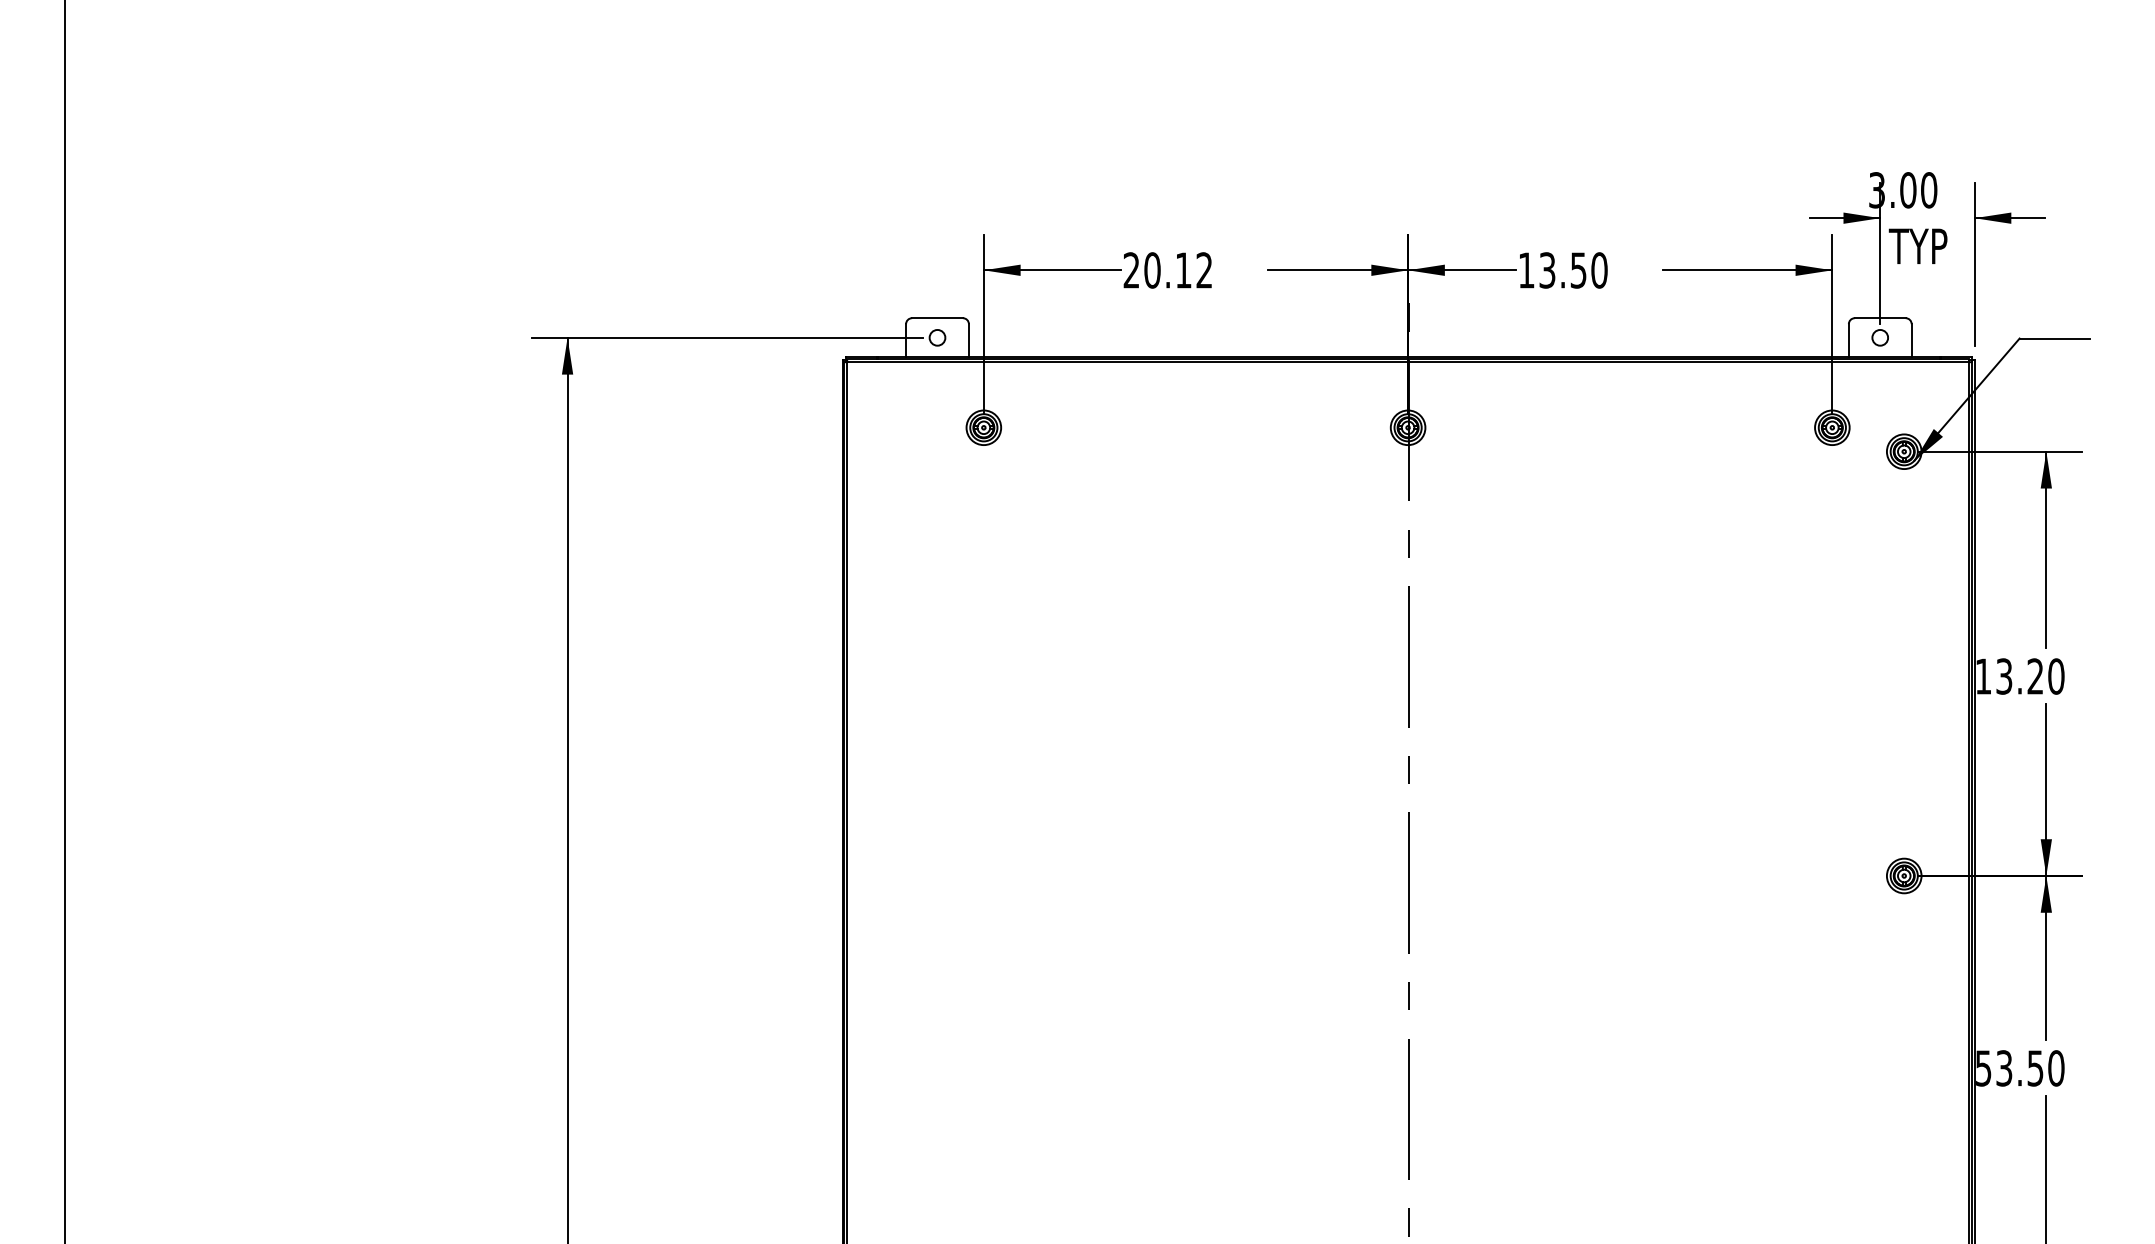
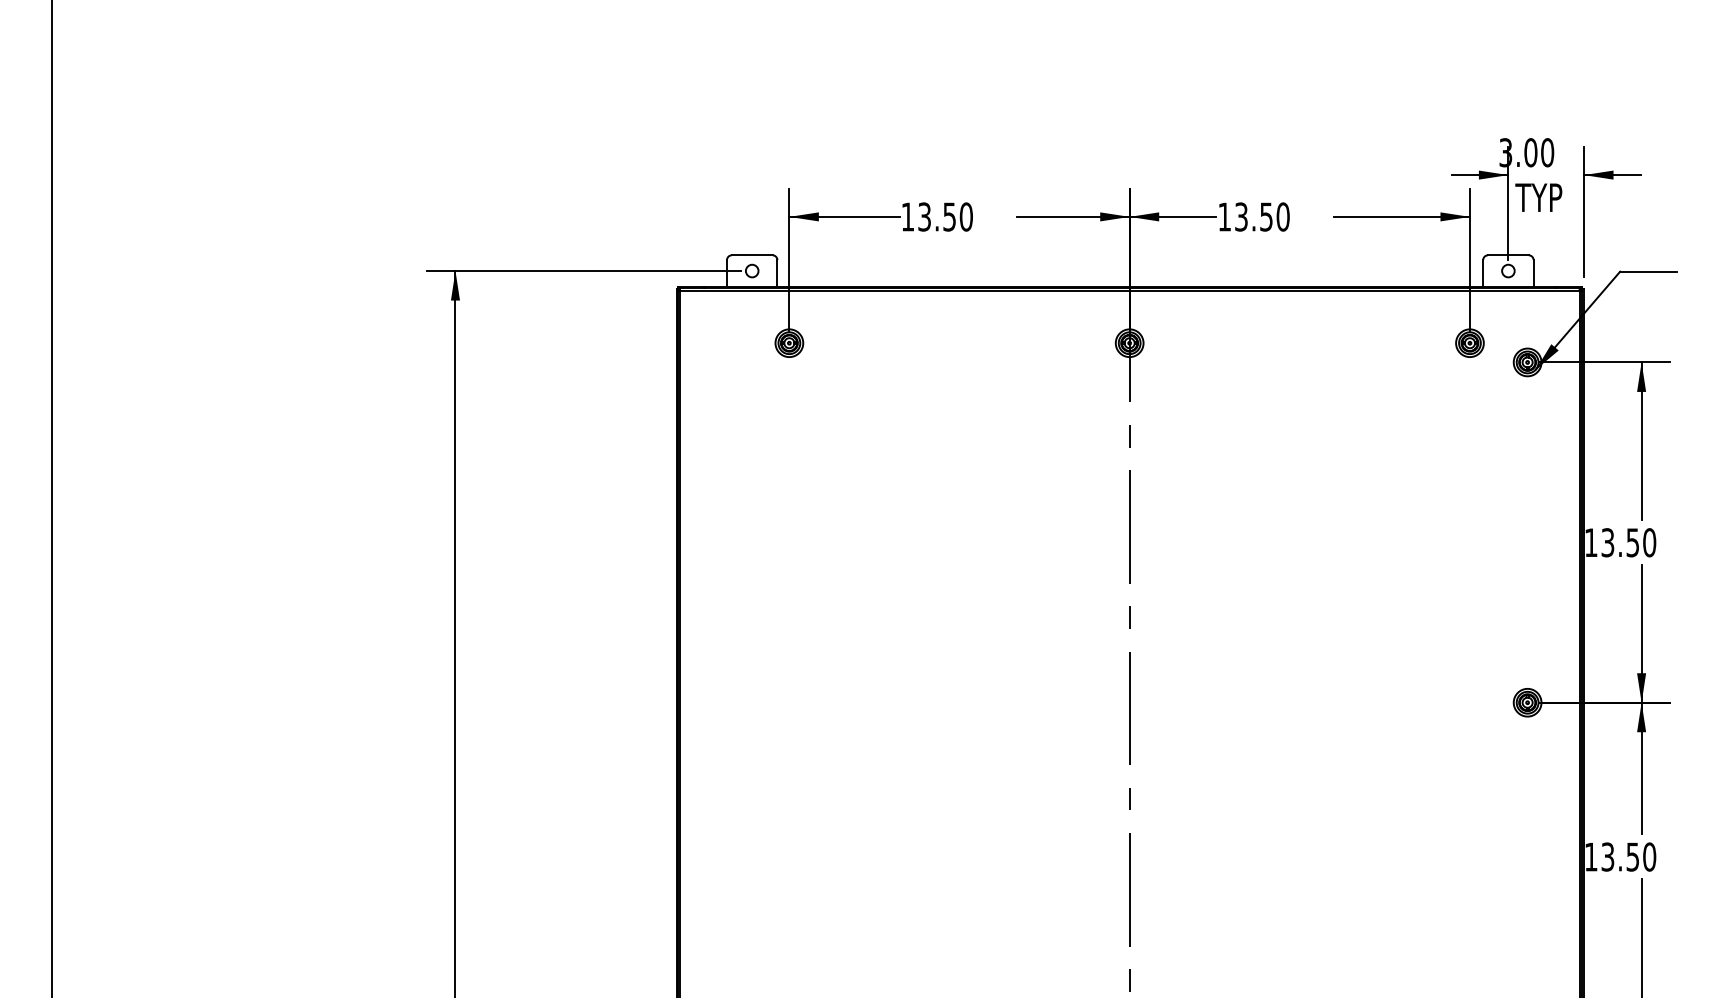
text: (1167, 270) -> (936, 217), 20.12 -> 13.50
text: (2035, 676) -> (1632, 542), 13.20 -> 13.50
text: (1983, 1068) -> (1591, 857), 53.50 -> 13.50

